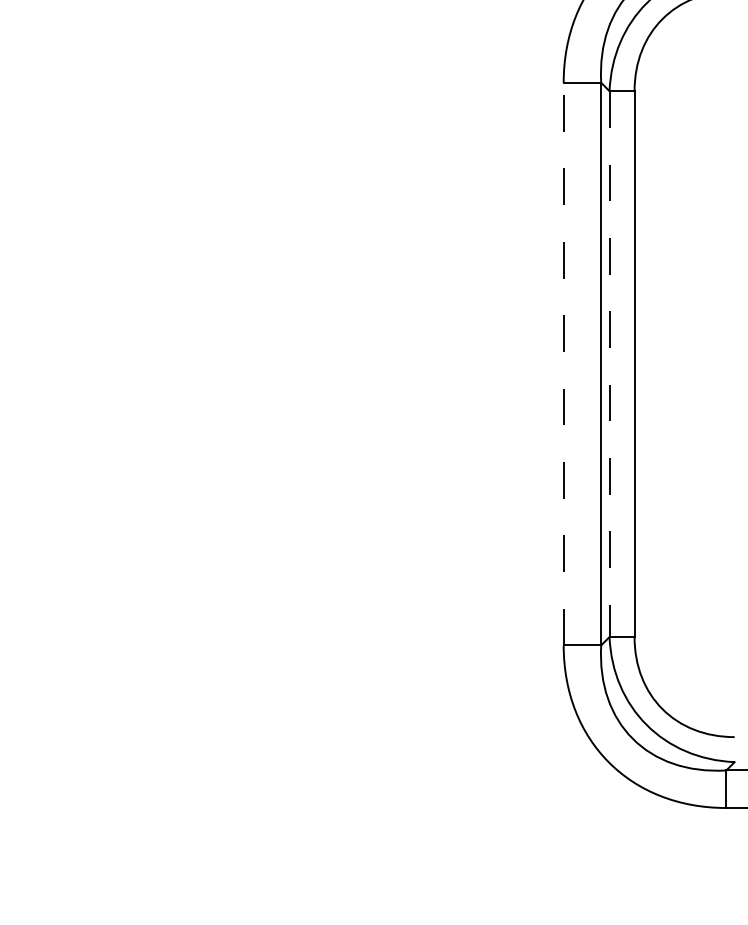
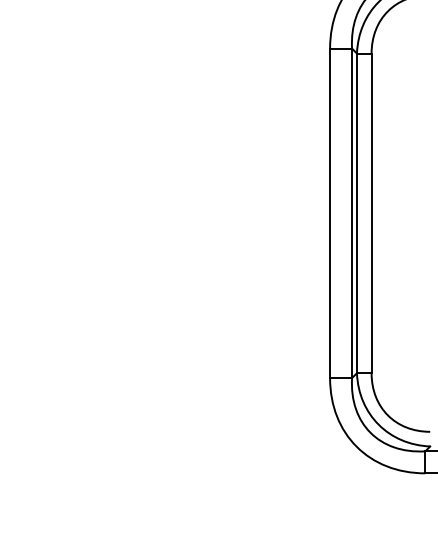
line: (564, 364) -> (330, 213), dashed -> solid
line: (608, 364) -> (356, 213), dashed -> solid

